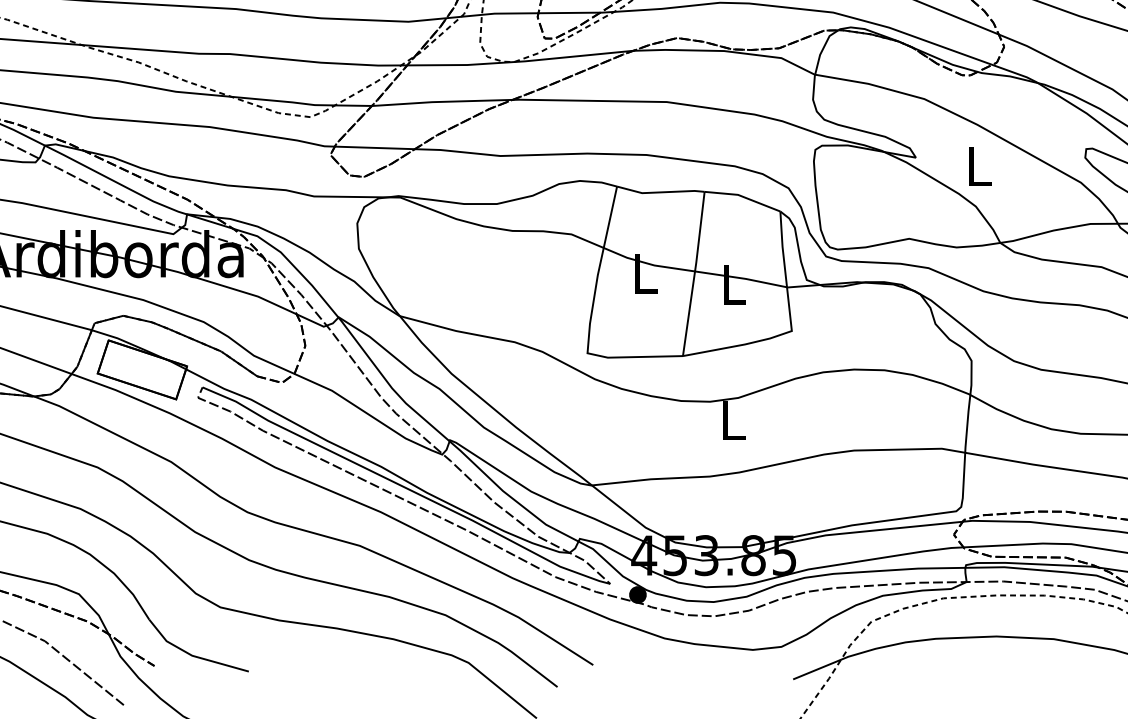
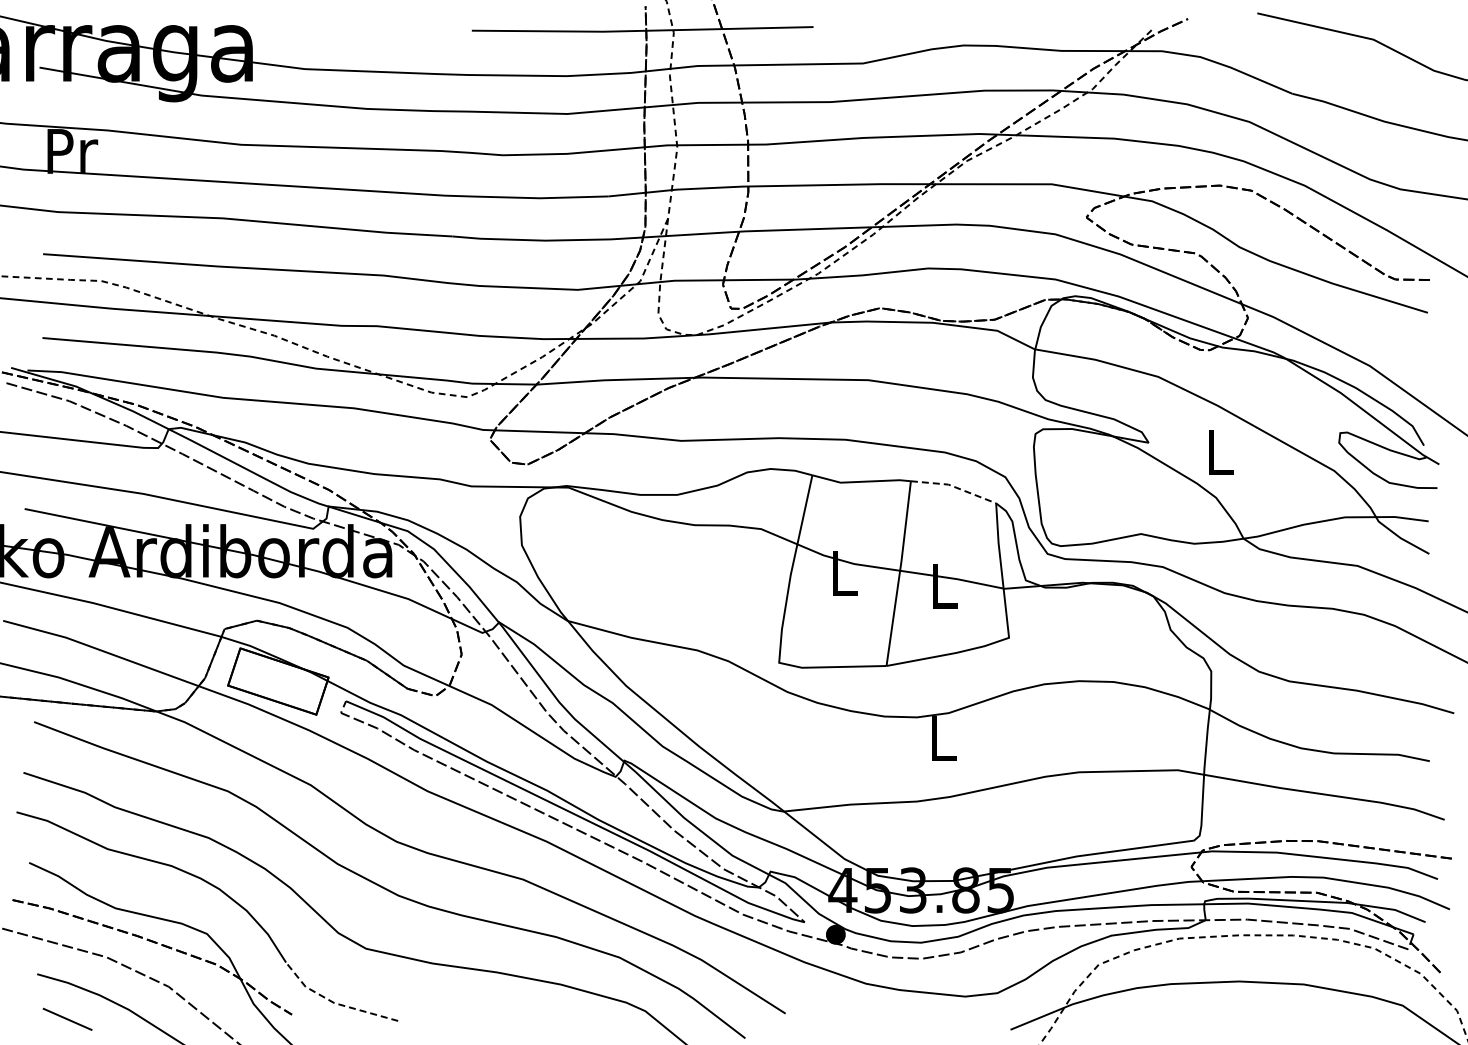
line: (743, 197) -> (954, 487), solid -> dashed
line: (192, 656) -> (334, 1003), solid -> dashed

